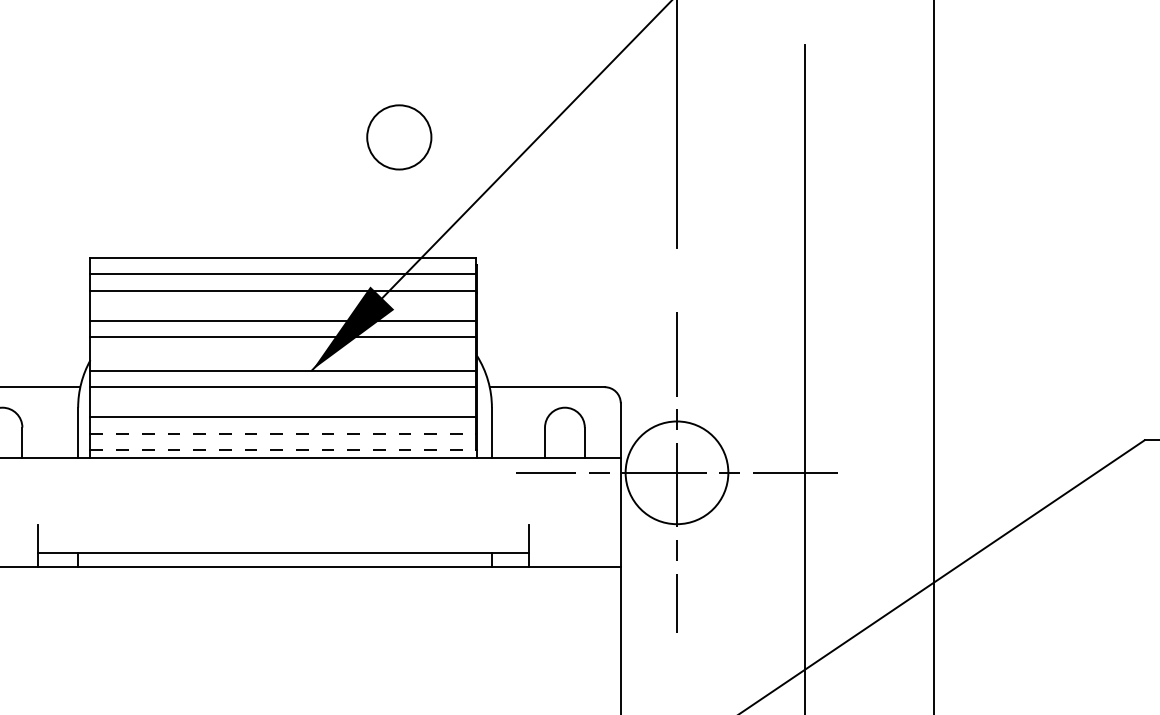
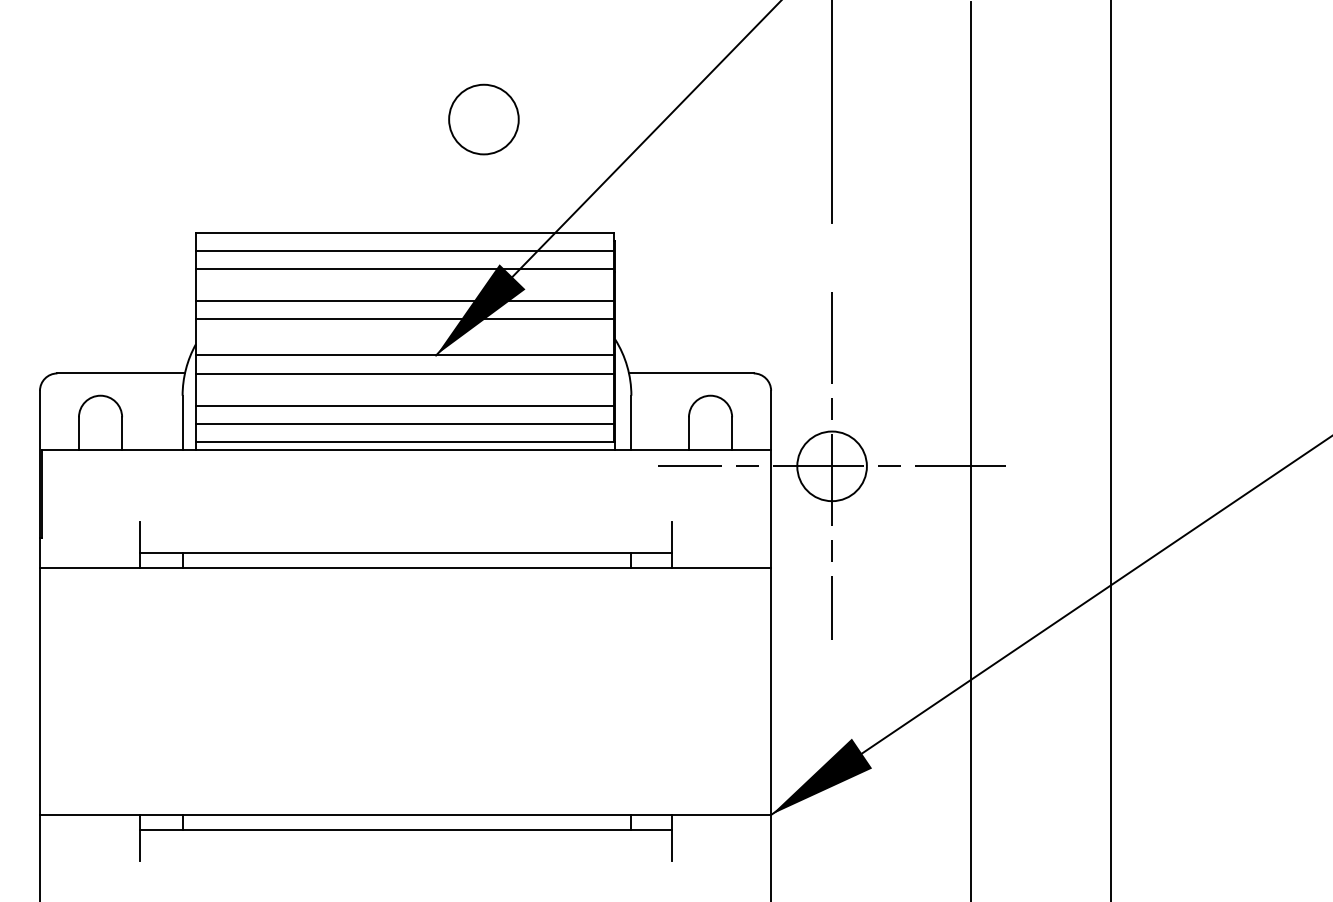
circle: (398, 137) -> (483, 119), moved
line: (282, 433) -> (404, 423), dashed -> solid
line: (282, 449) -> (404, 441), dashed -> solid
circle: (676, 472) -> (831, 466), size x0.62

